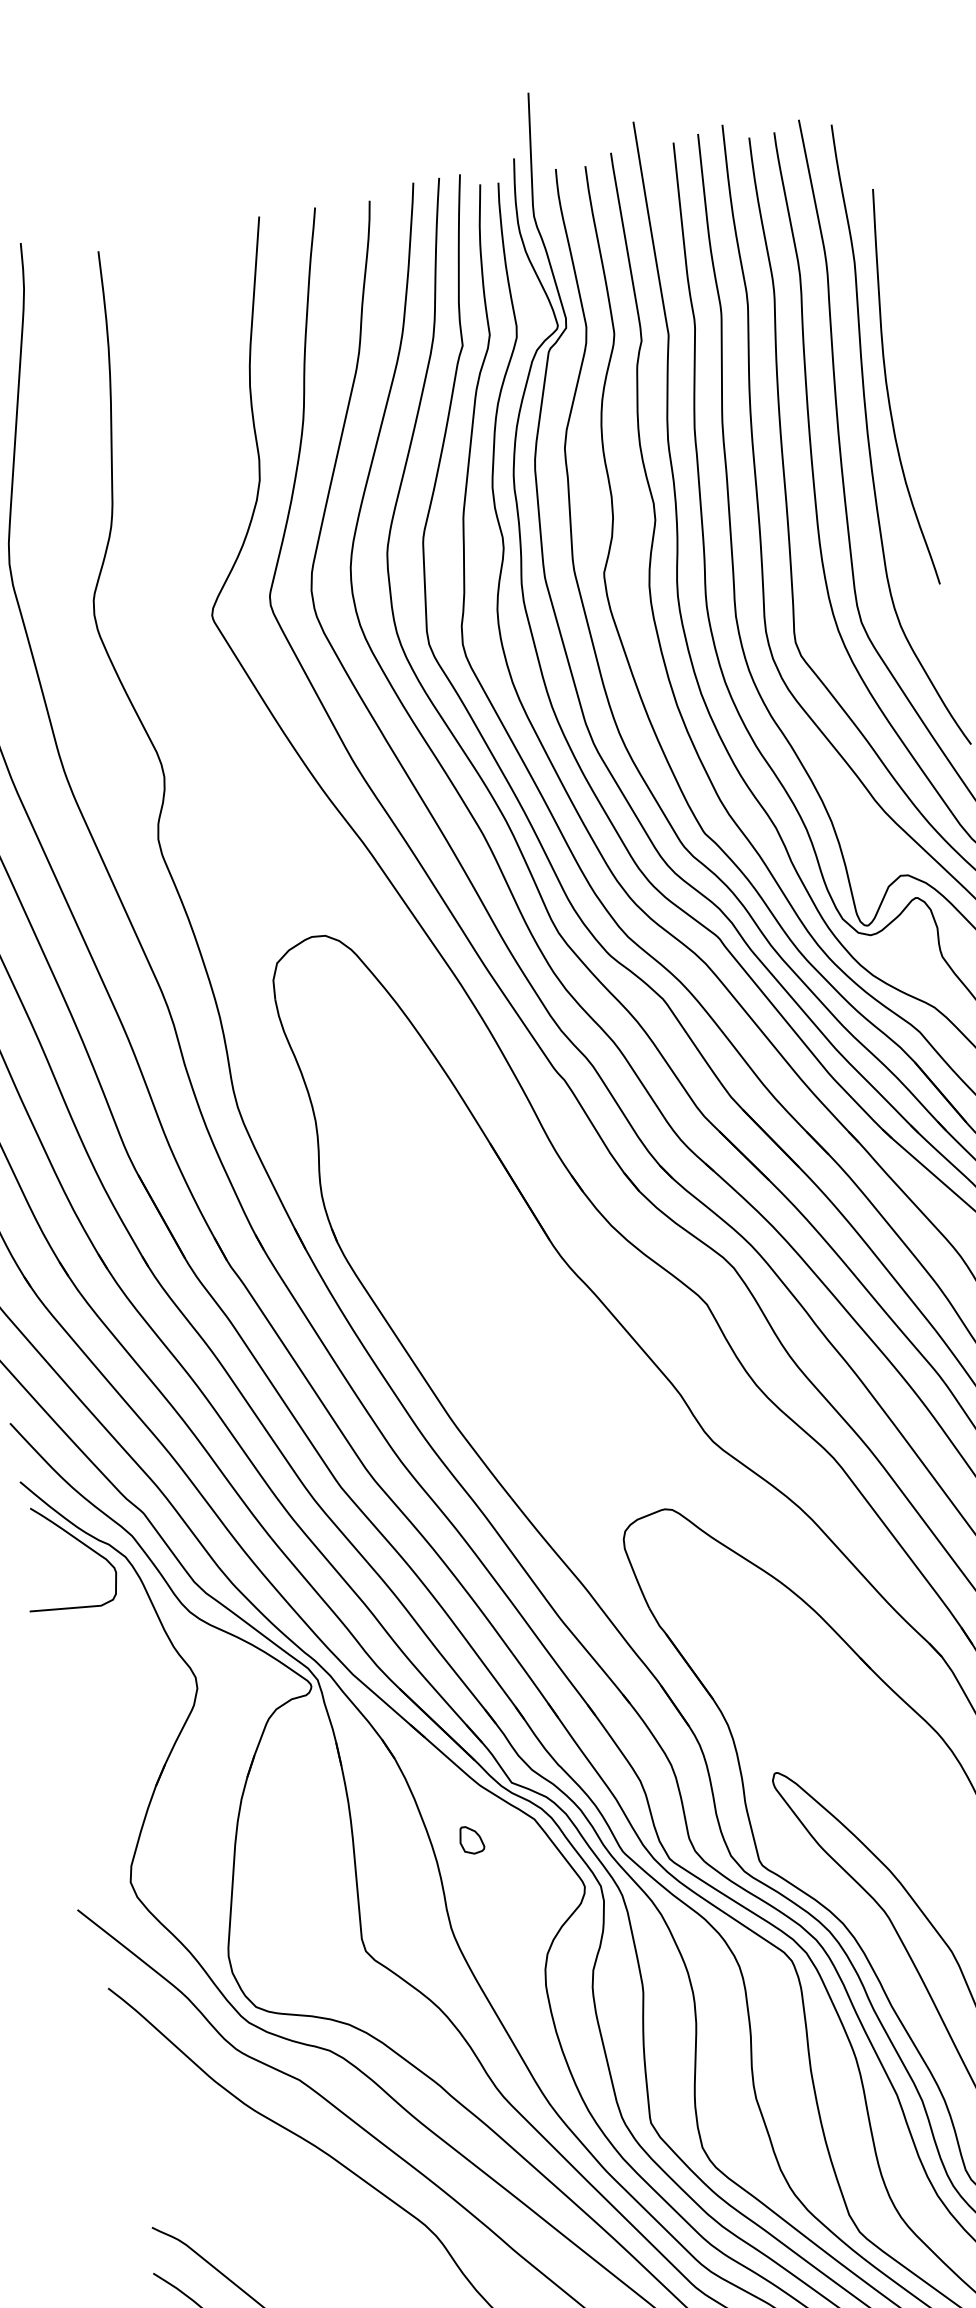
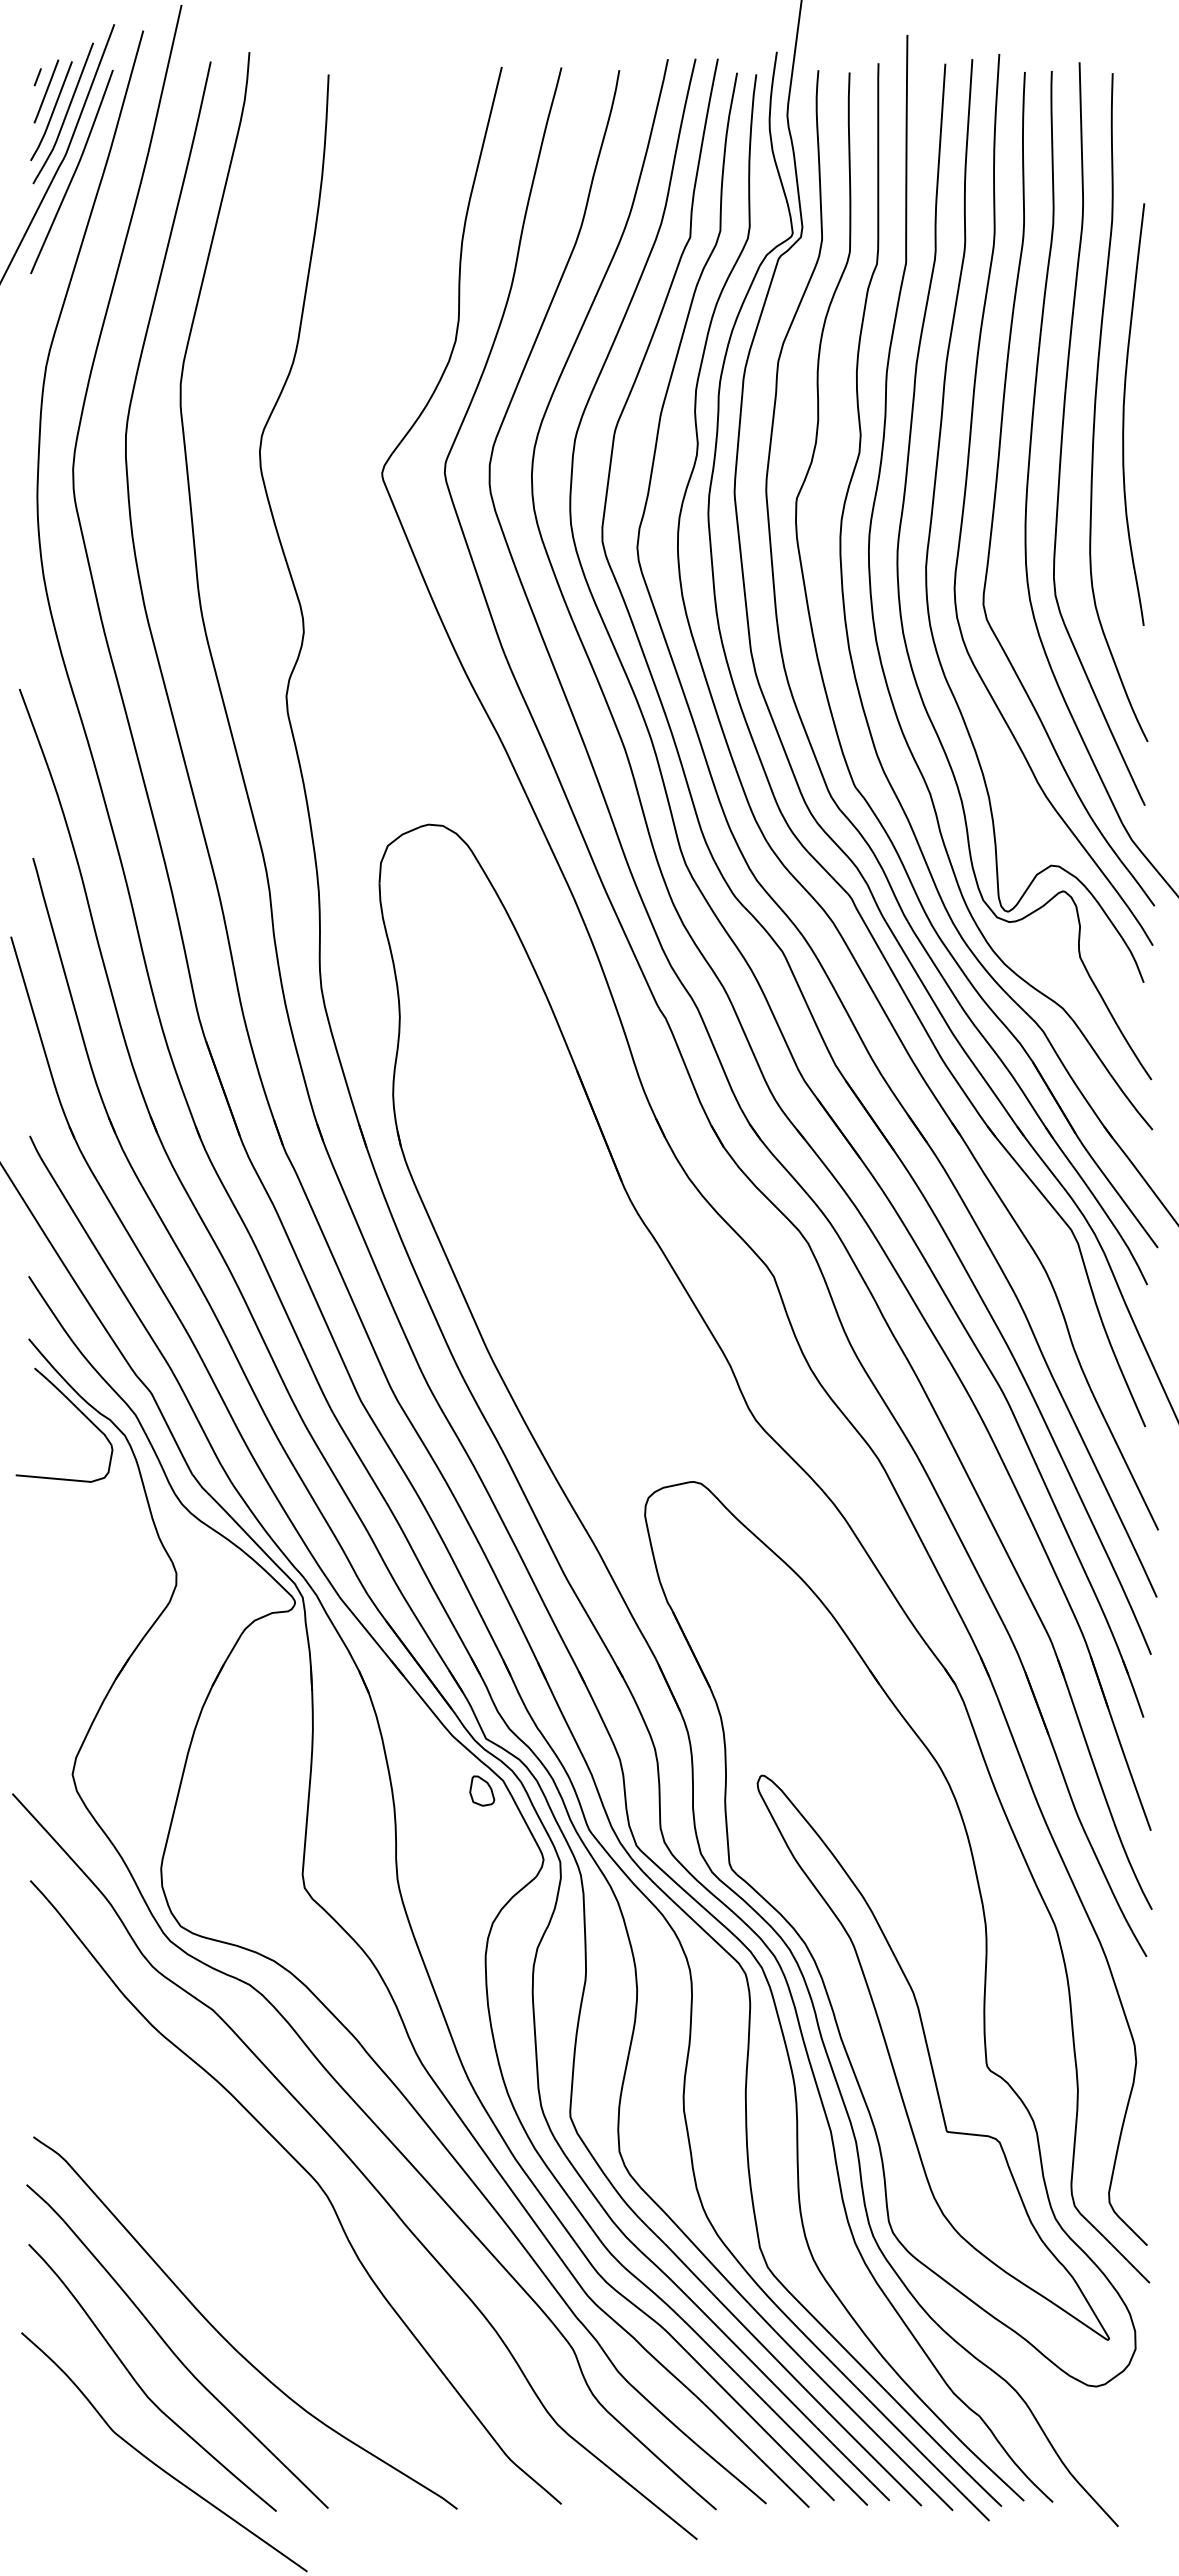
curve: (888, 389) -> (1124, 414), moved
part: (471, 1839) -> (482, 1790), moved

